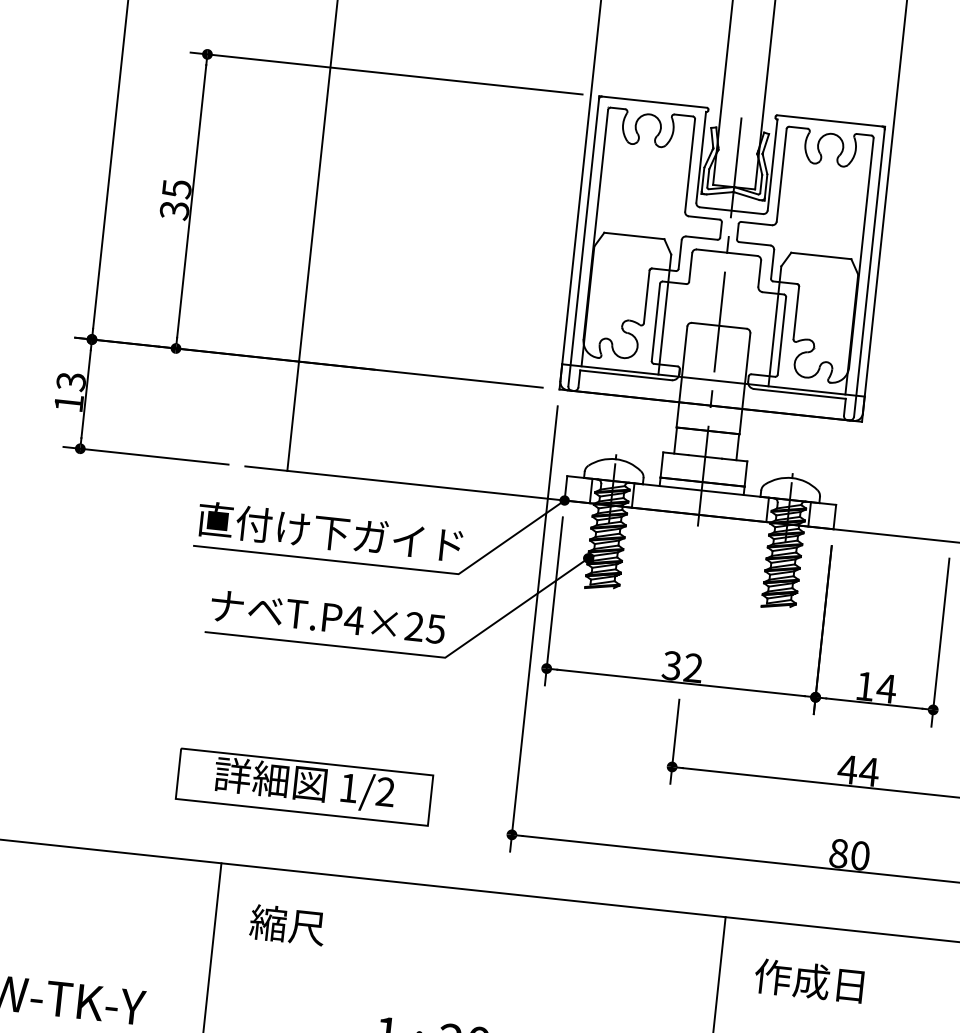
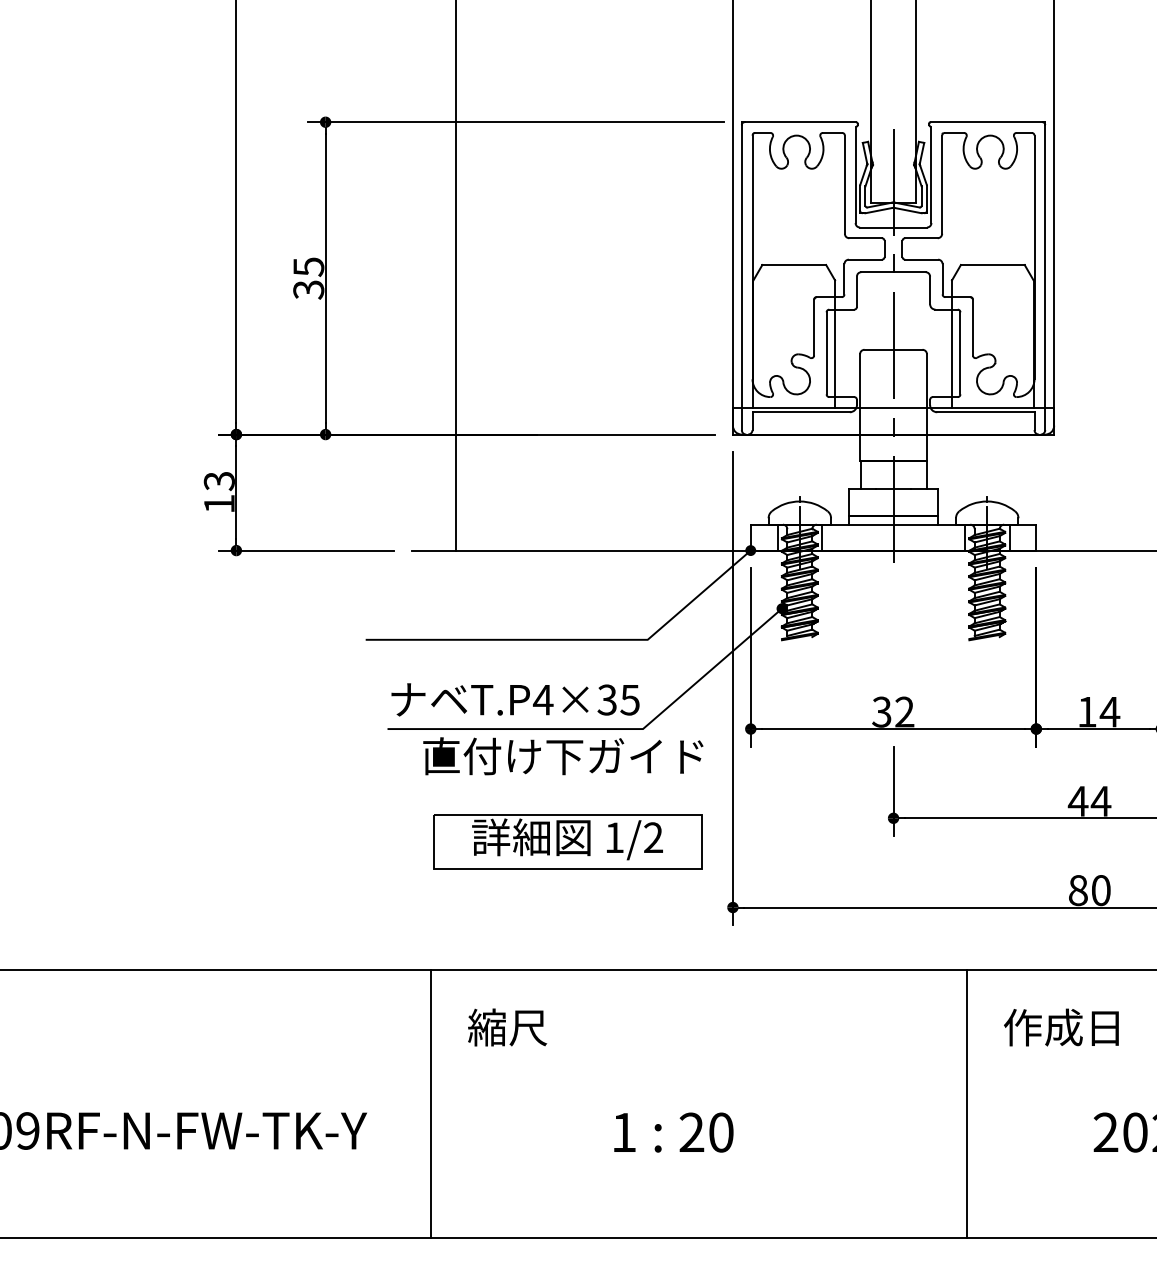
text: (330, 532) -> (563, 756), moved
text: (413, 626) -> (606, 699), T.P4×25 -> T.P4×35
part: (304, 786) -> (567, 841), moved

